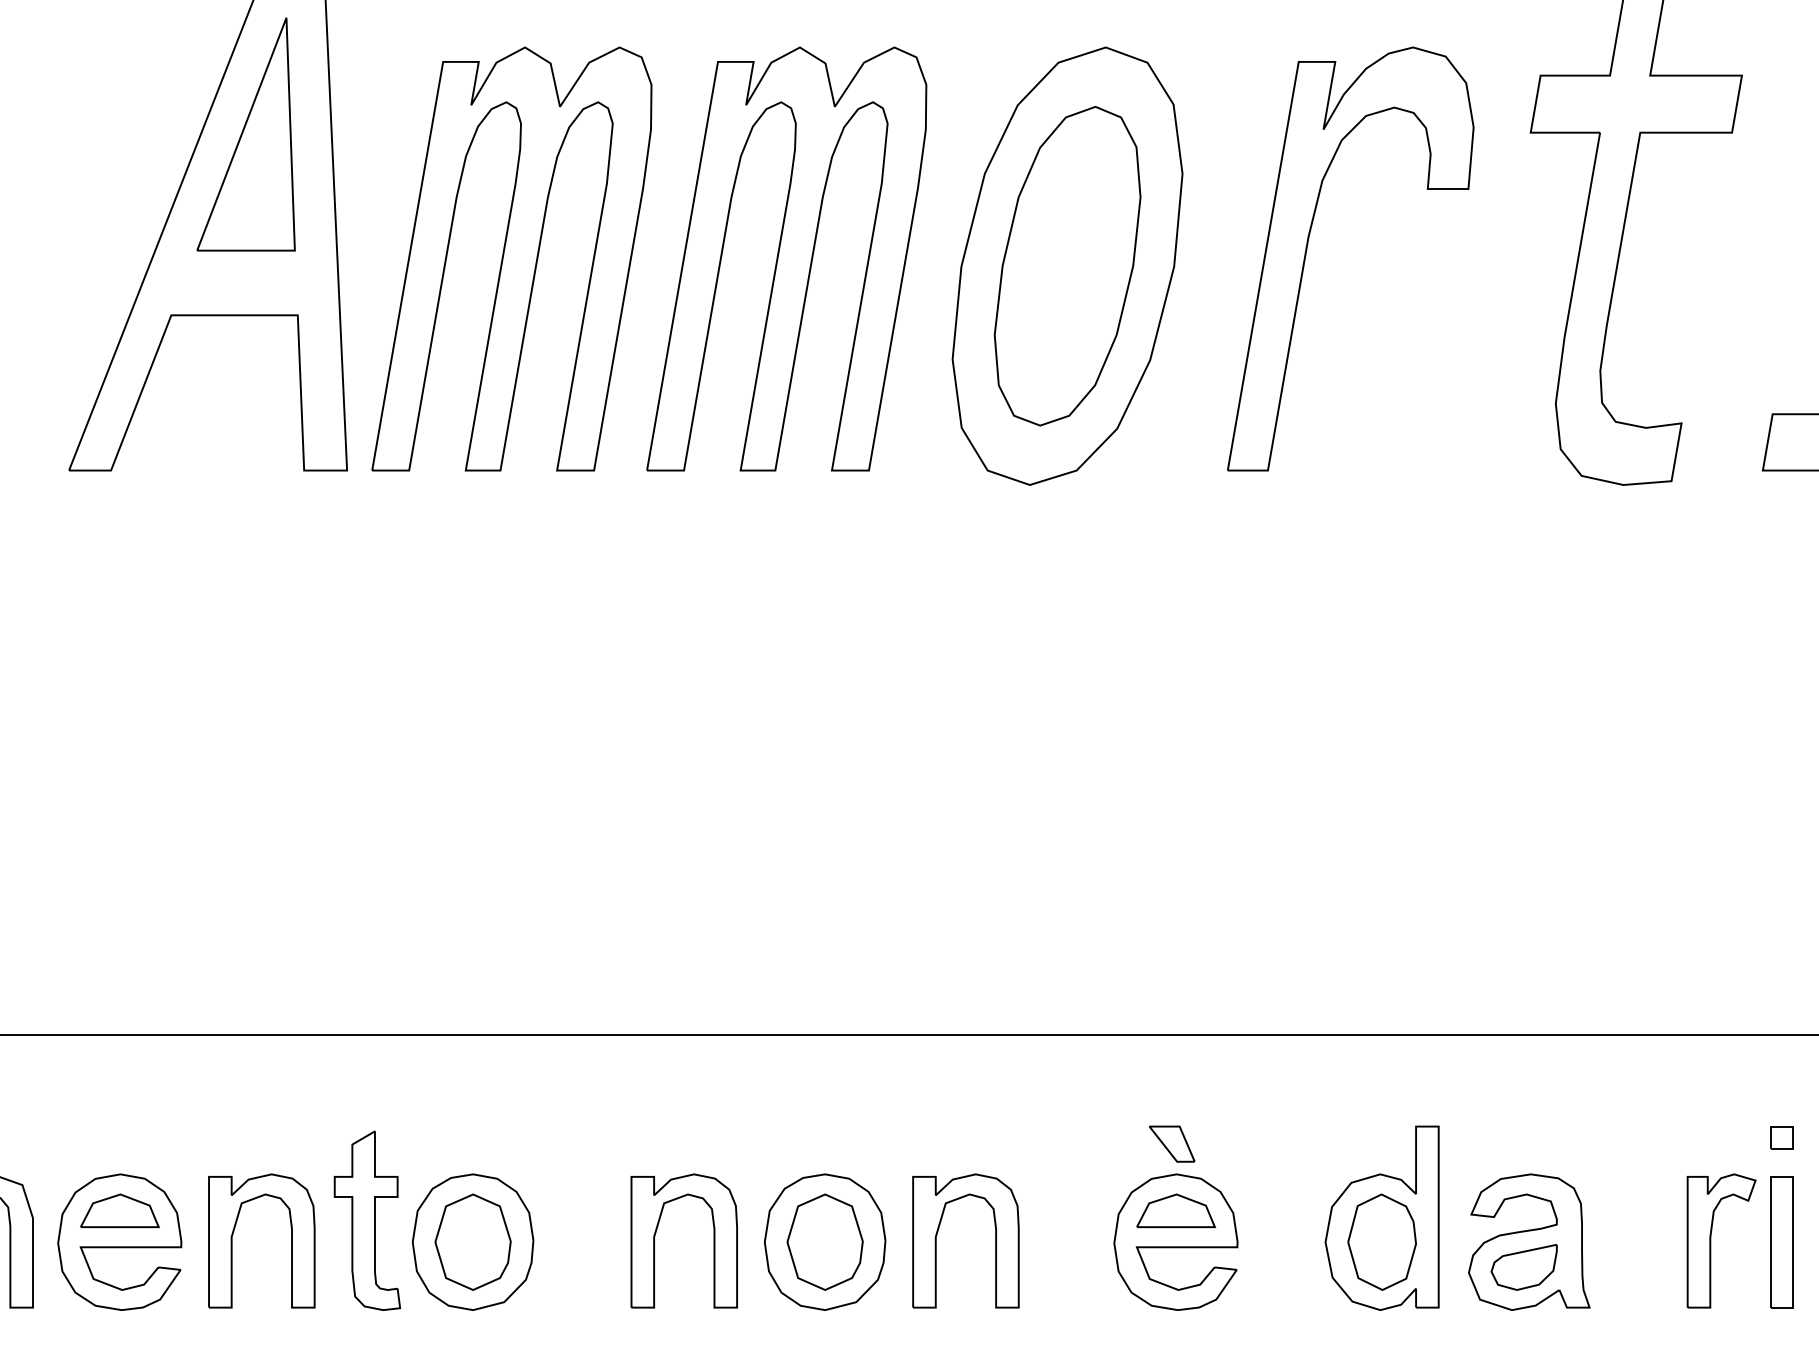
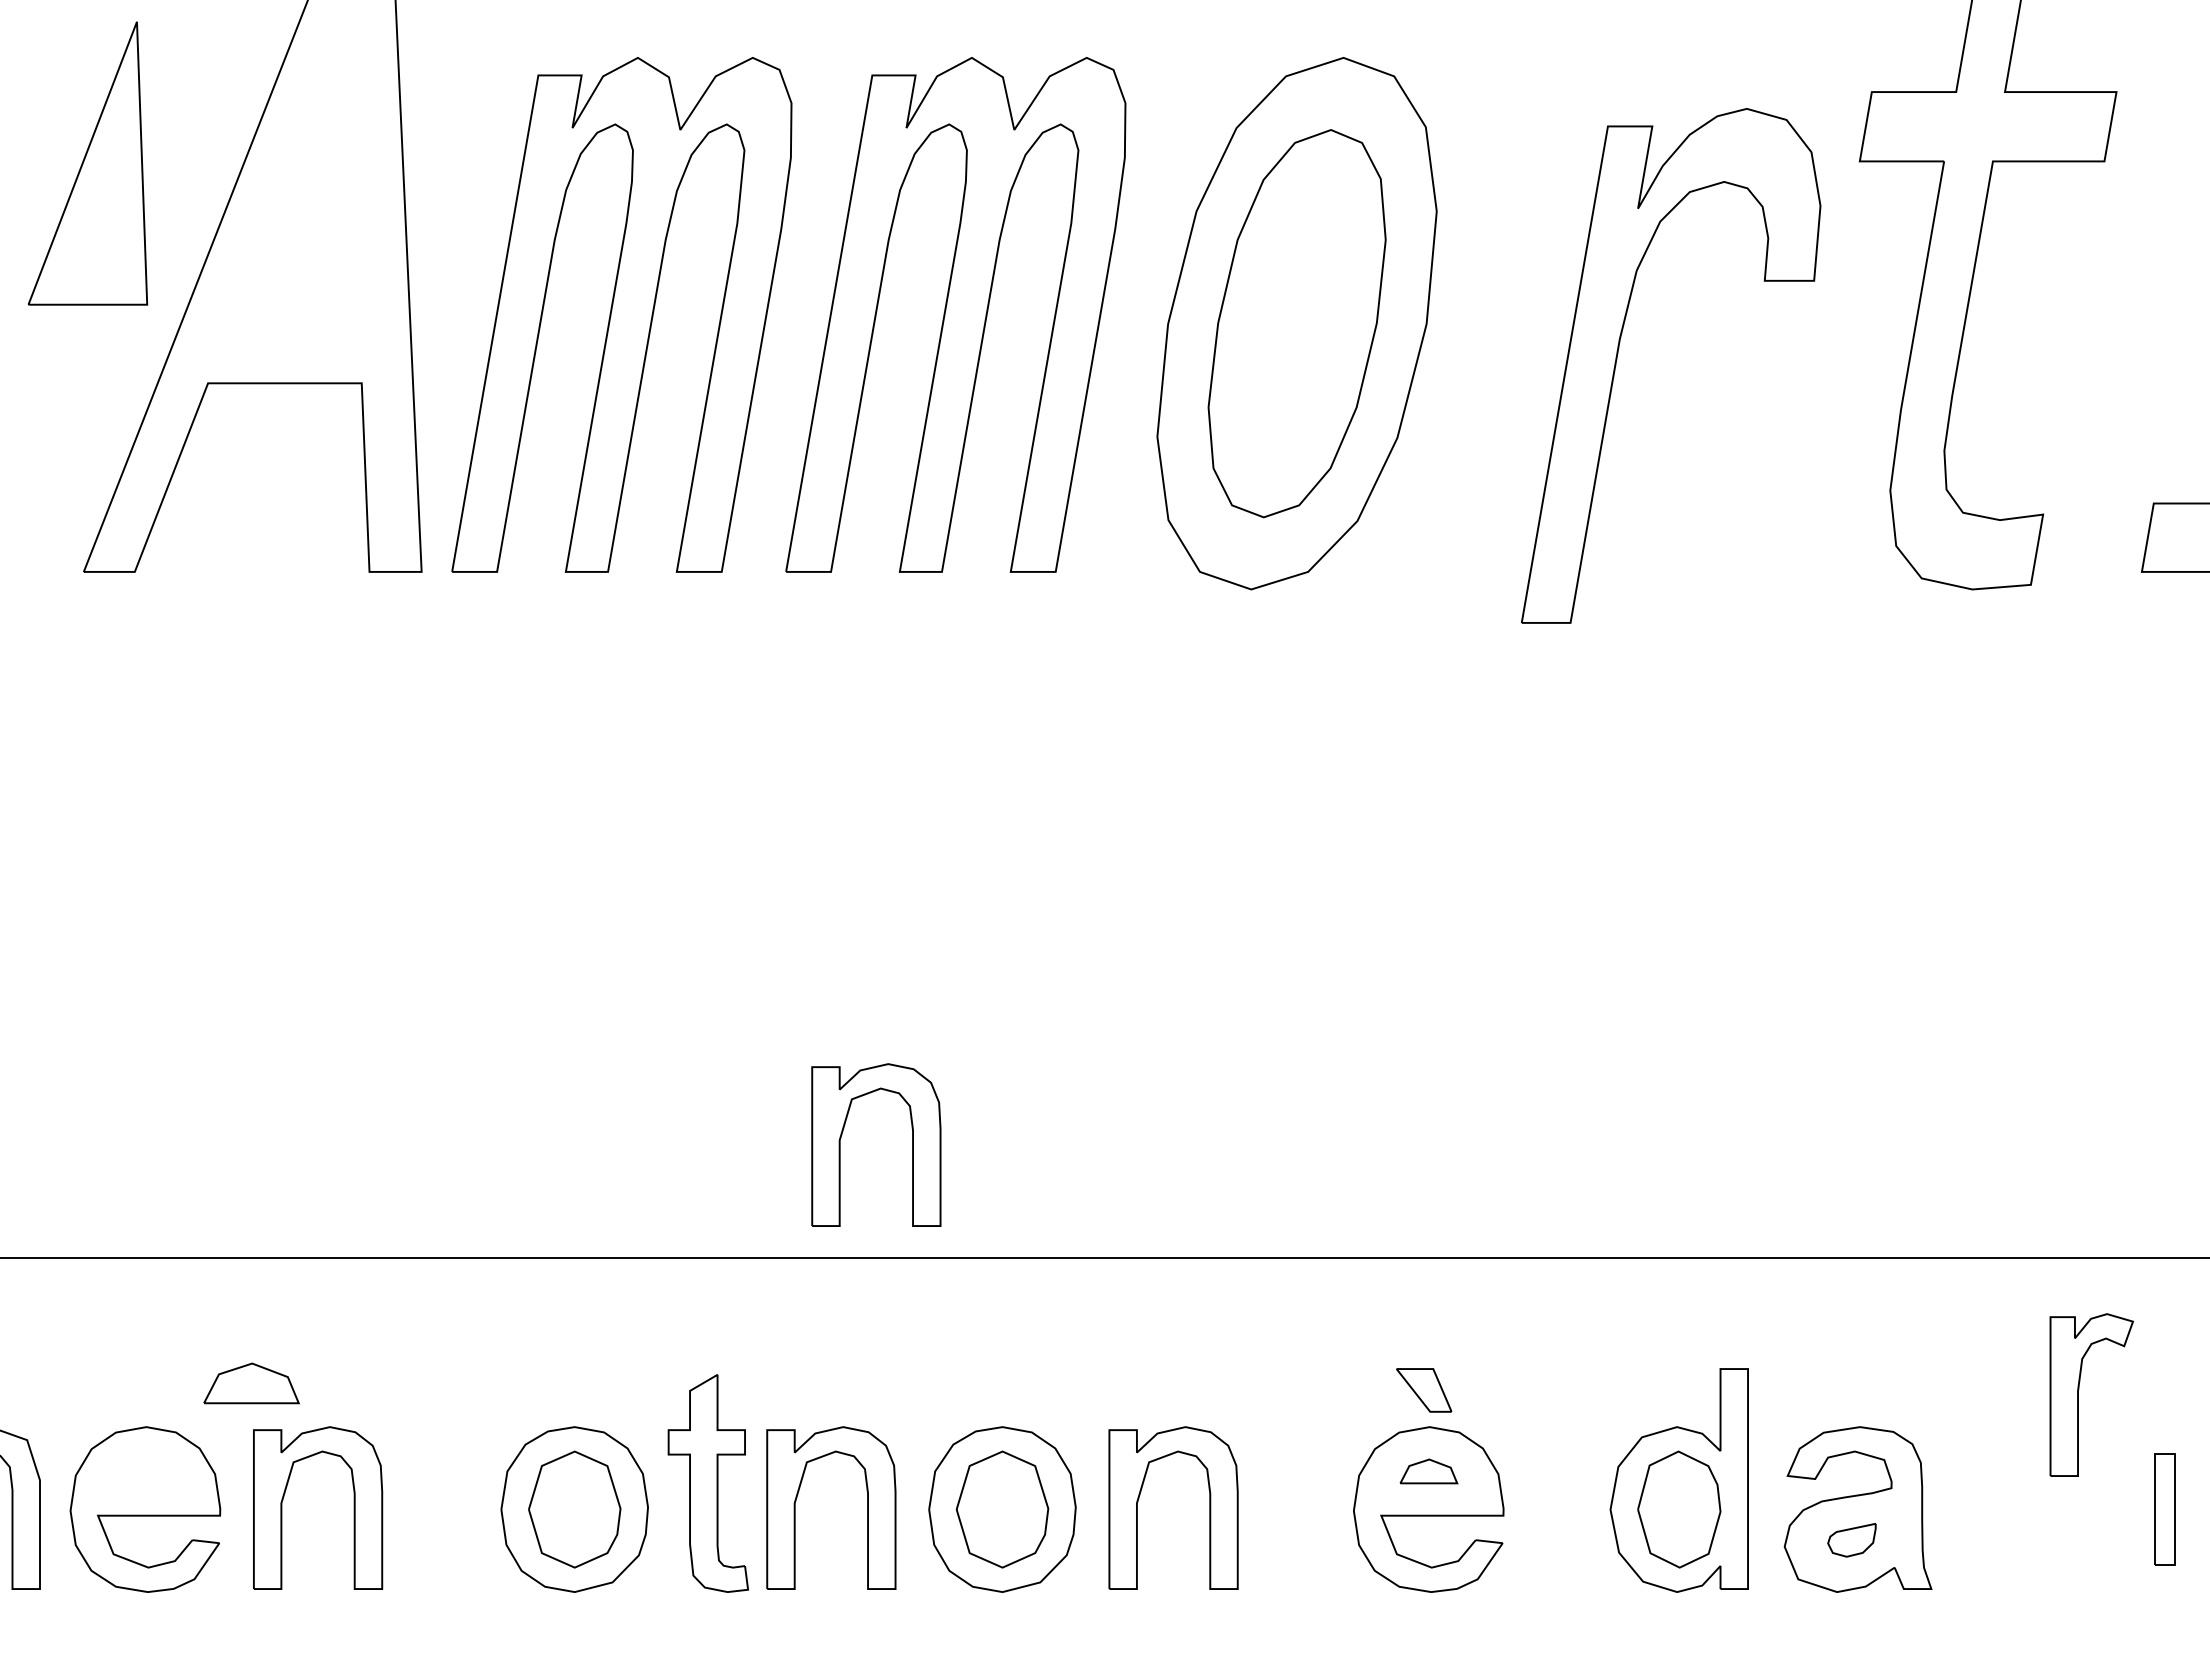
part: (245, 134) -> (87, 163), moved
part: (1307, 249) -> (1618, 354), moved
part: (693, 934) -> (842, 1135), added
part: (1781, 1137) -> (2164, 1382), removed
part: (119, 1210) -> (251, 1383), moved
part: (1175, 1210) -> (1428, 1471), size x0.6
part: (366, 1220) -> (707, 1483), moved
part: (1711, 1236) -> (2079, 1389), moved
part: (1781, 1242) -> (2164, 1509), size x0.7
part: (1523, 1267) -> (1851, 1540), size x0.6

